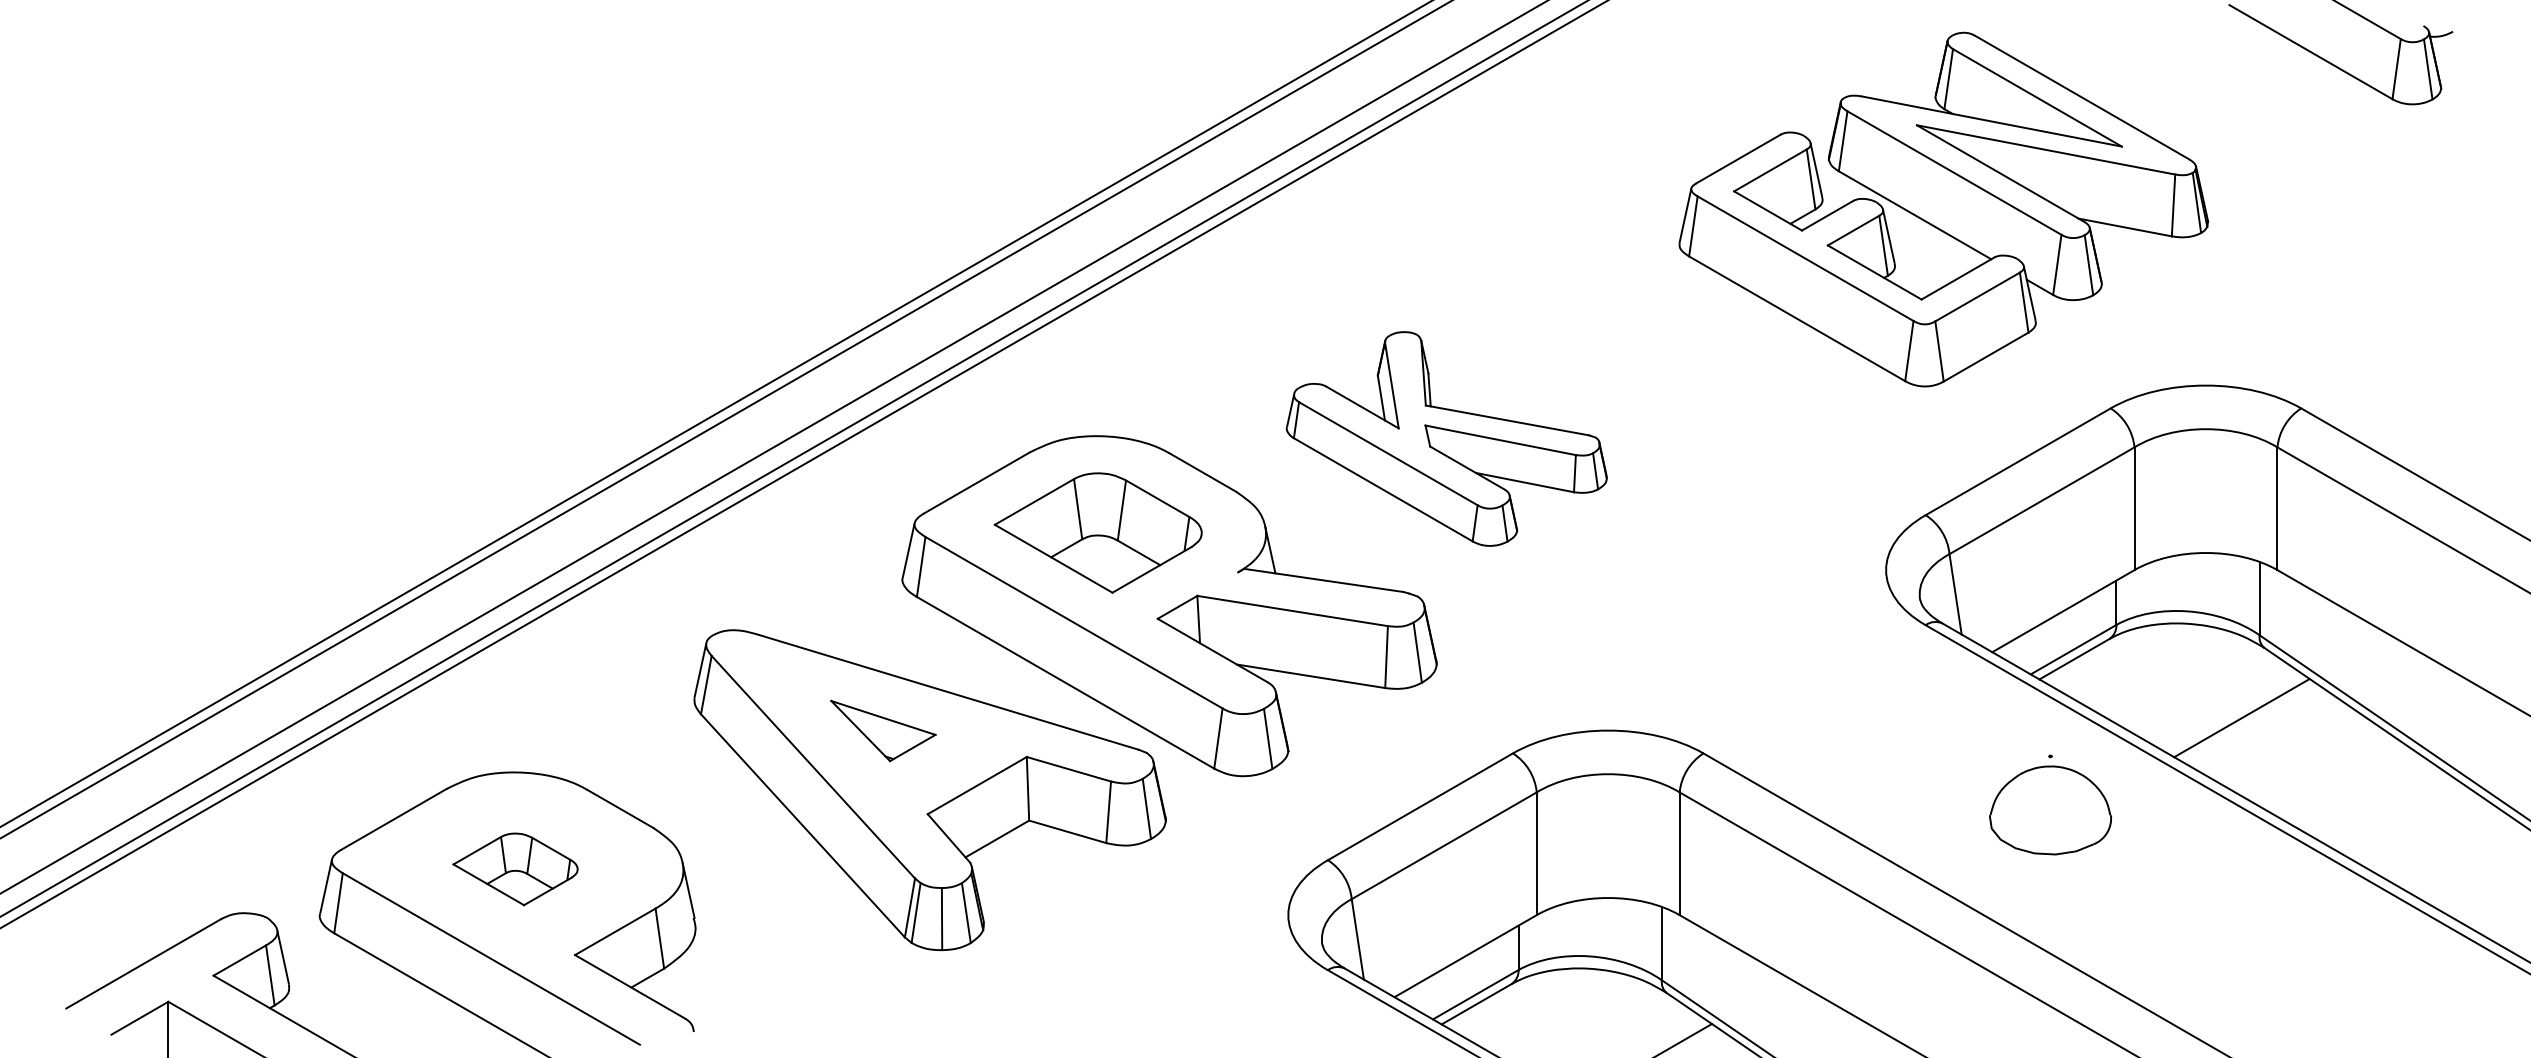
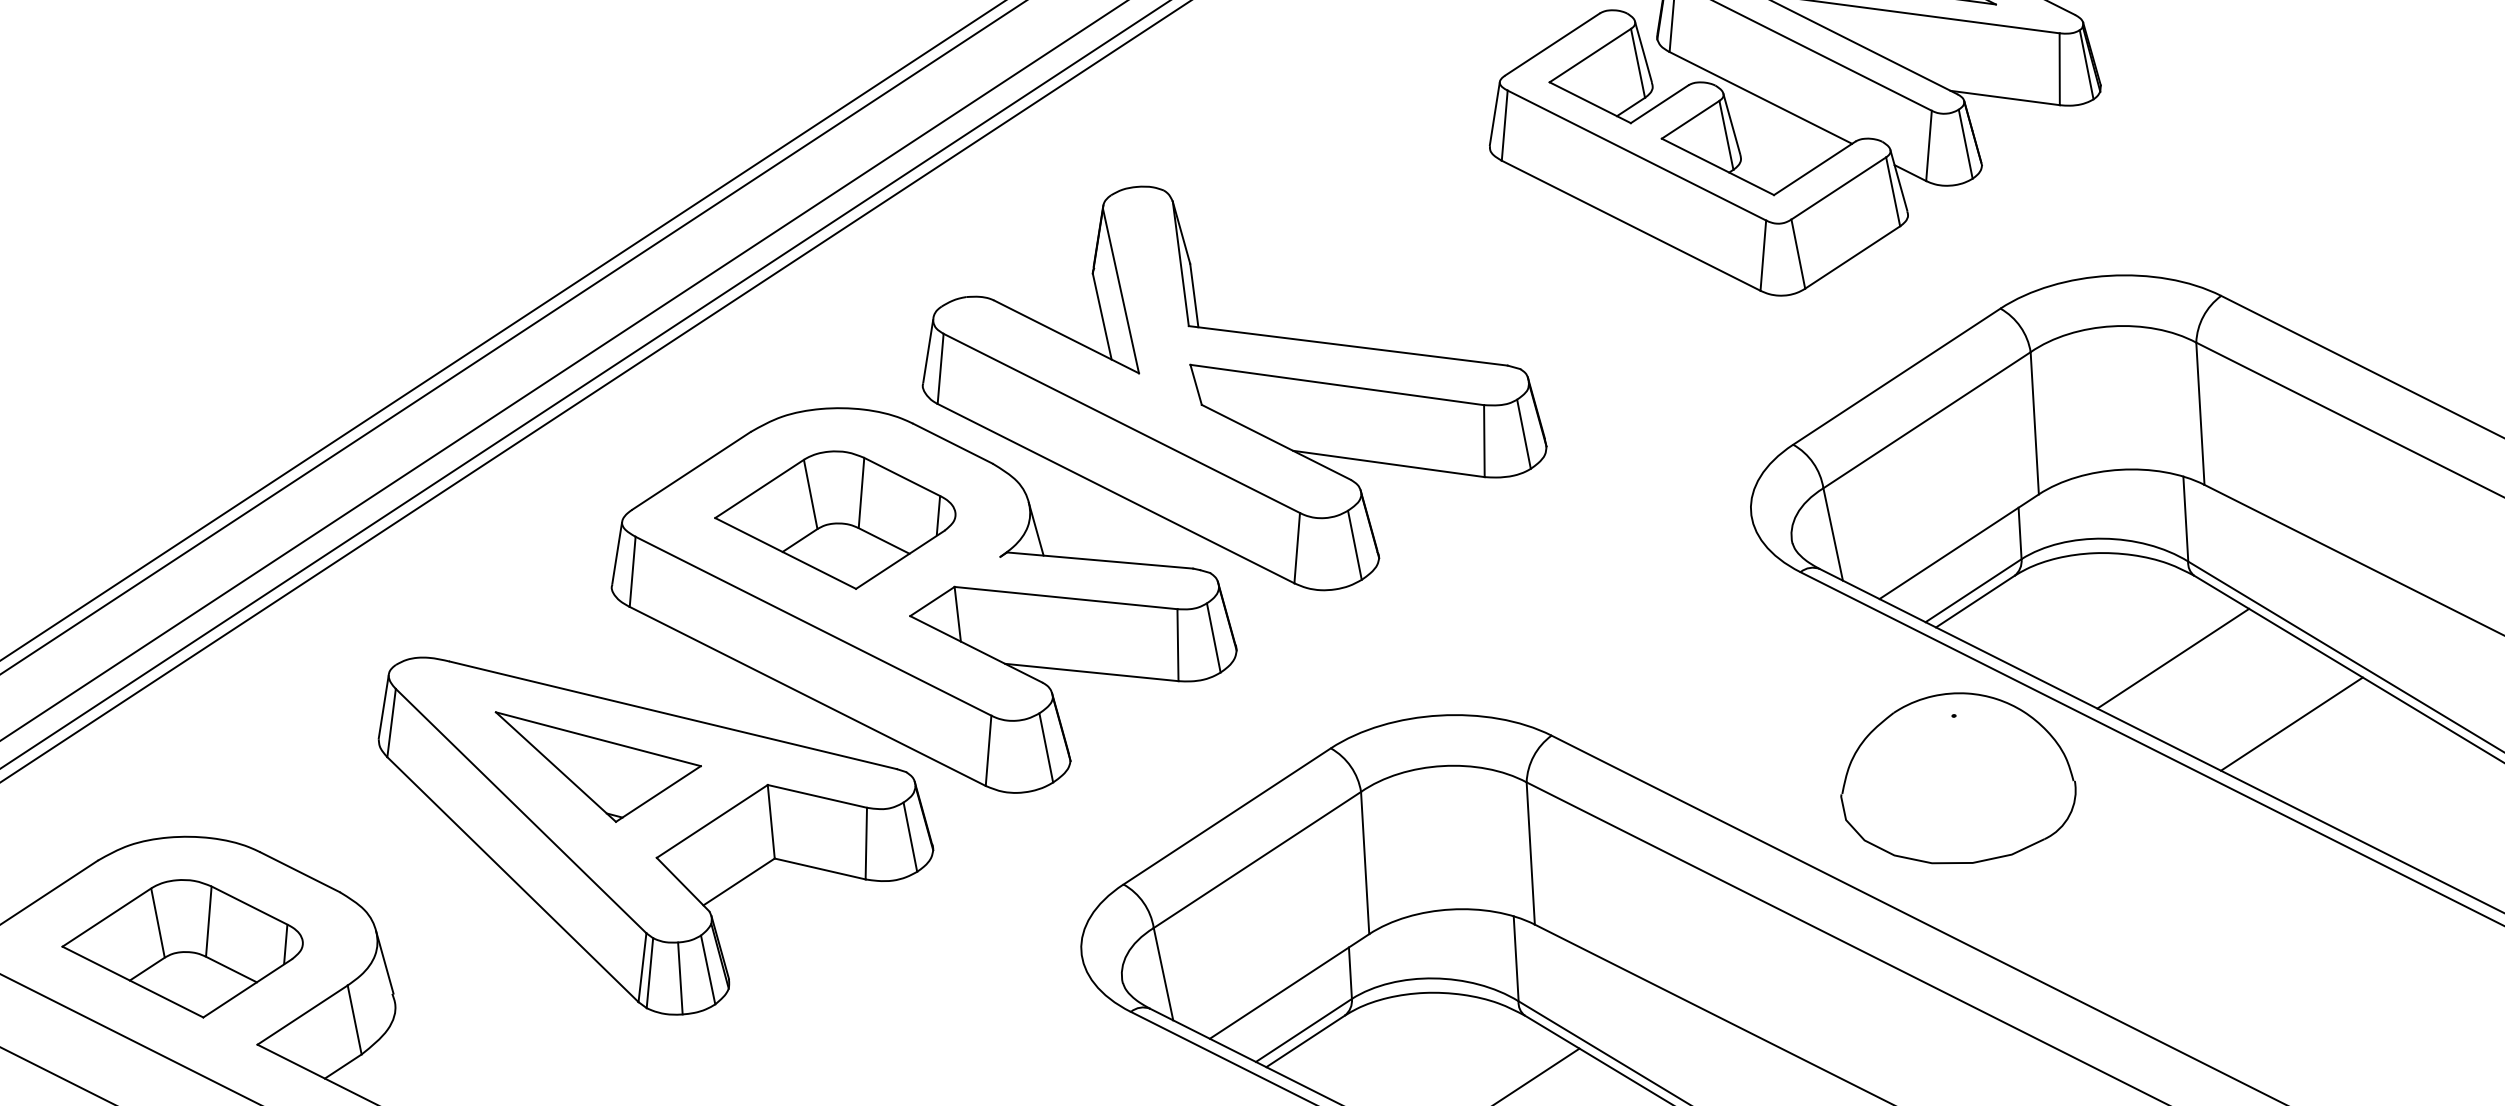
part: (1446, 438) -> (1232, 387), size x1.67
part: (883, 730) -> (599, 763), size x1.67
line: (2340, 779) -> (2291, 723), added
part: (2050, 810) -> (1957, 778), size x1.67
part: (515, 869) -> (182, 949), size x1.67

